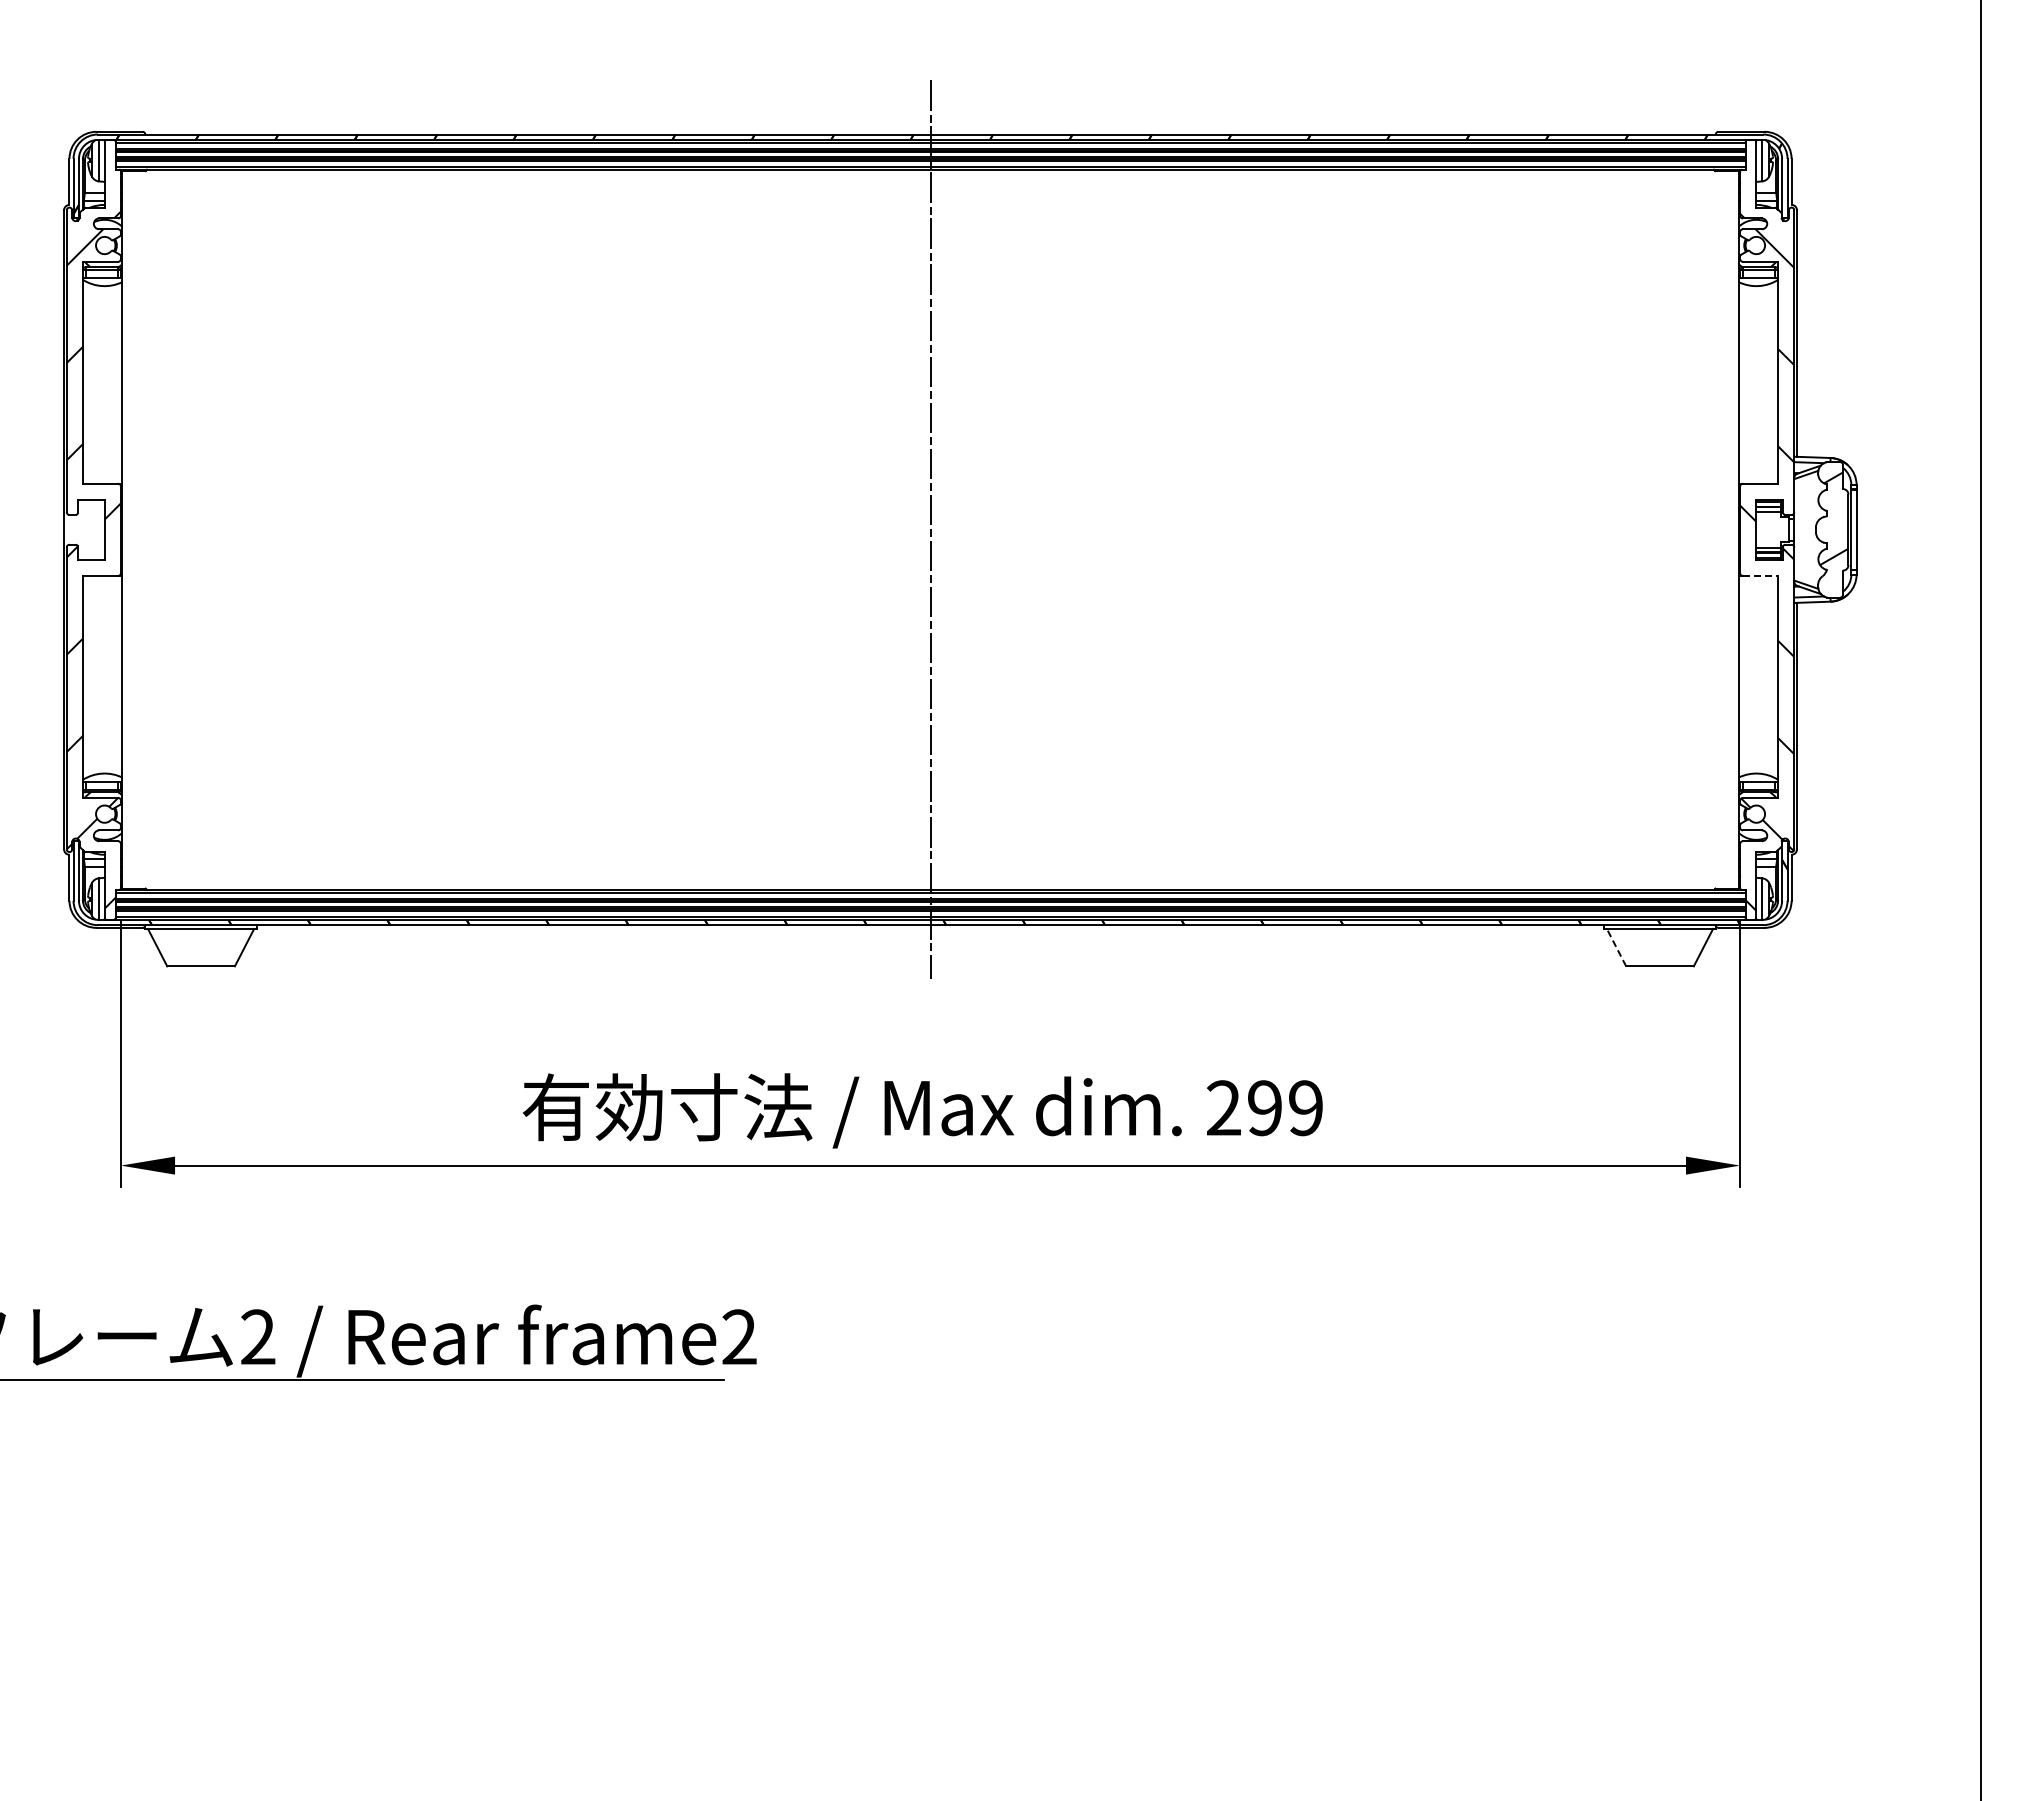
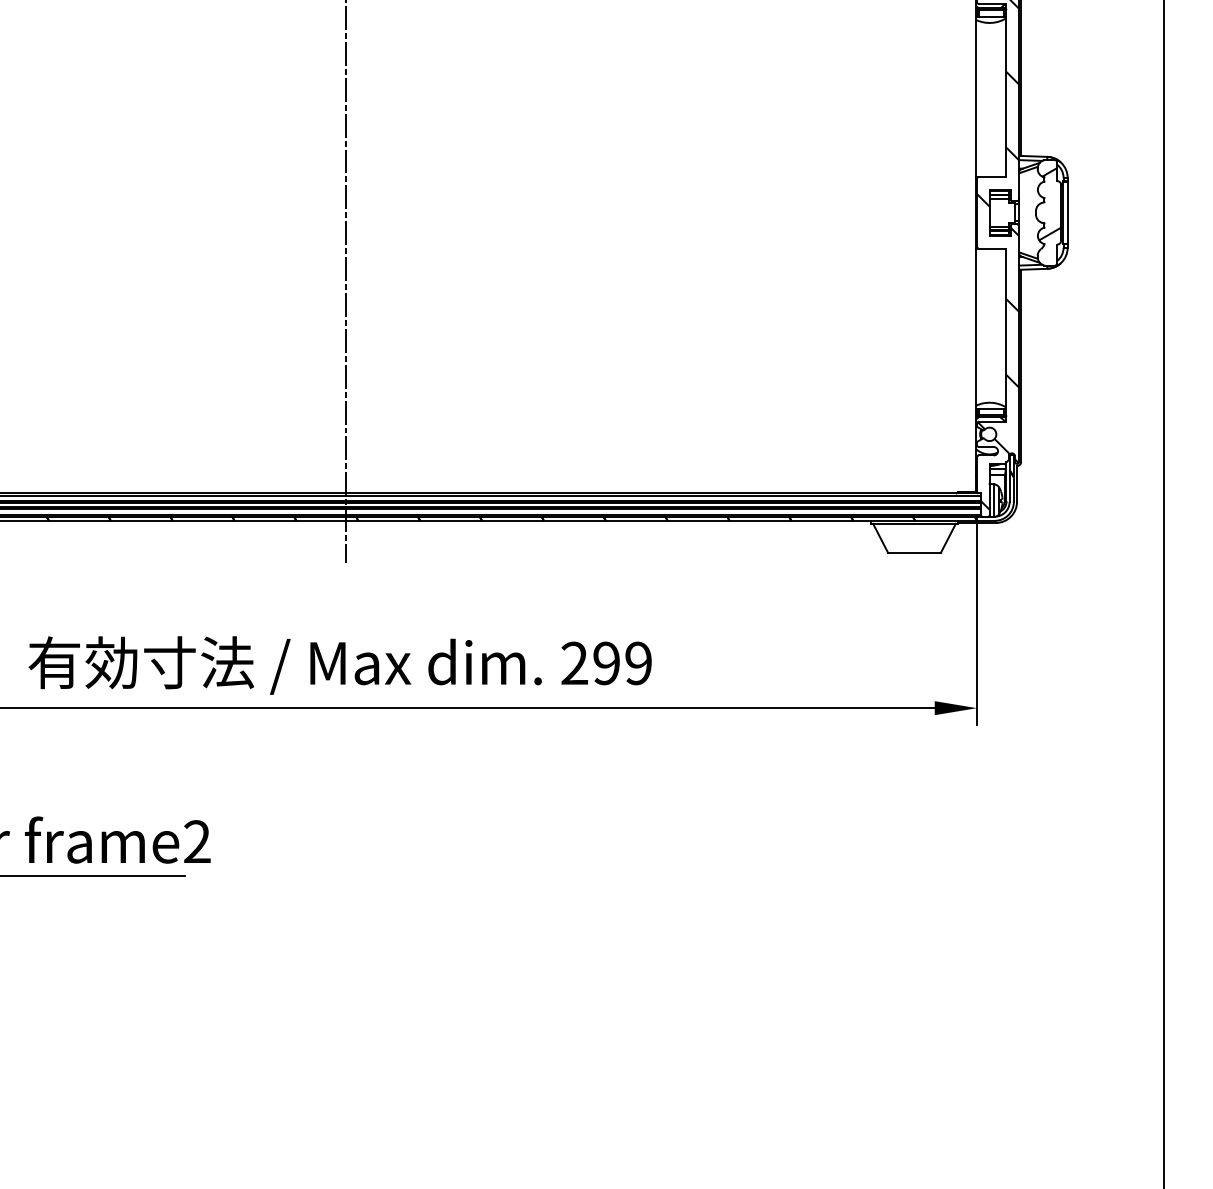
line: (1760, 575) -> (992, 248), dashed -> solid
line: (1616, 947) -> (880, 538), dashed -> solid

